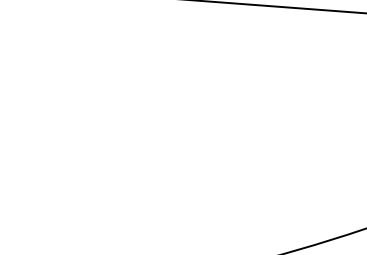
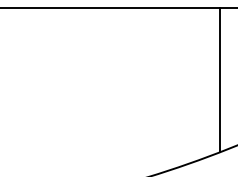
line: (326, 126) -> (220, 79), added

